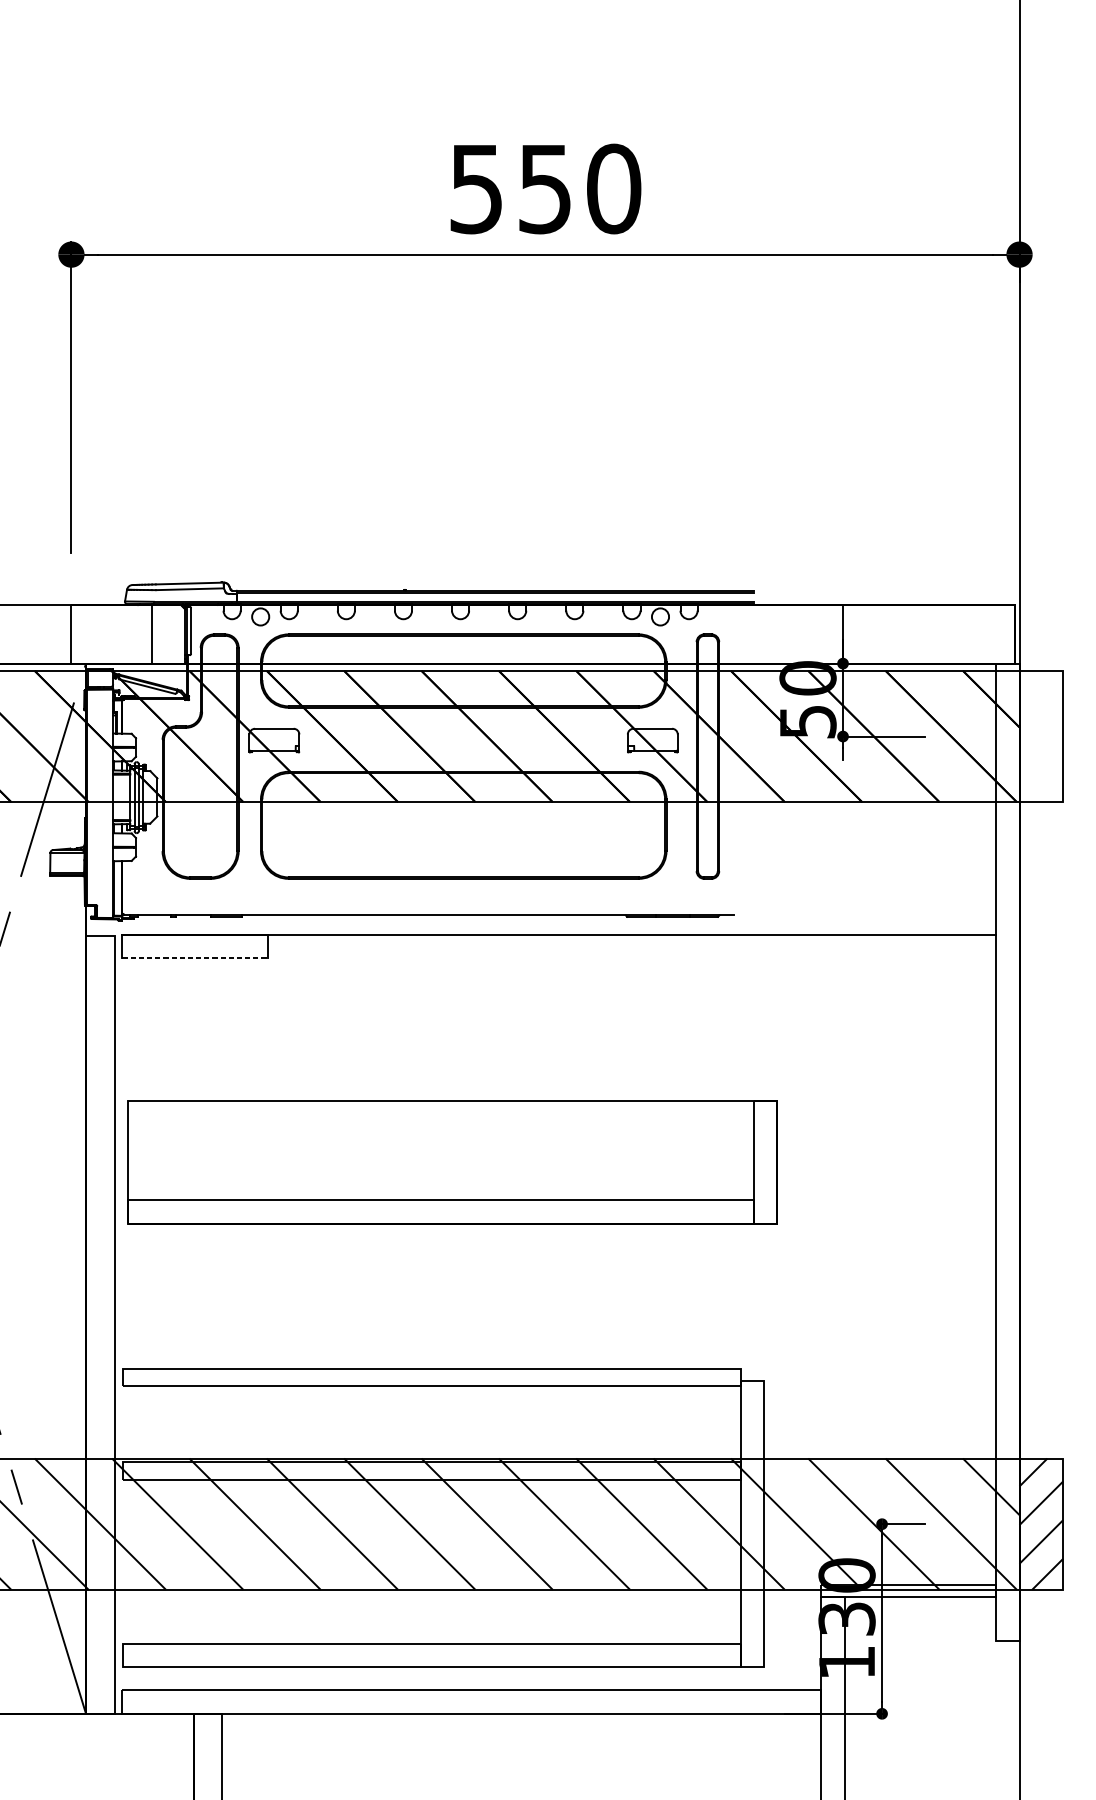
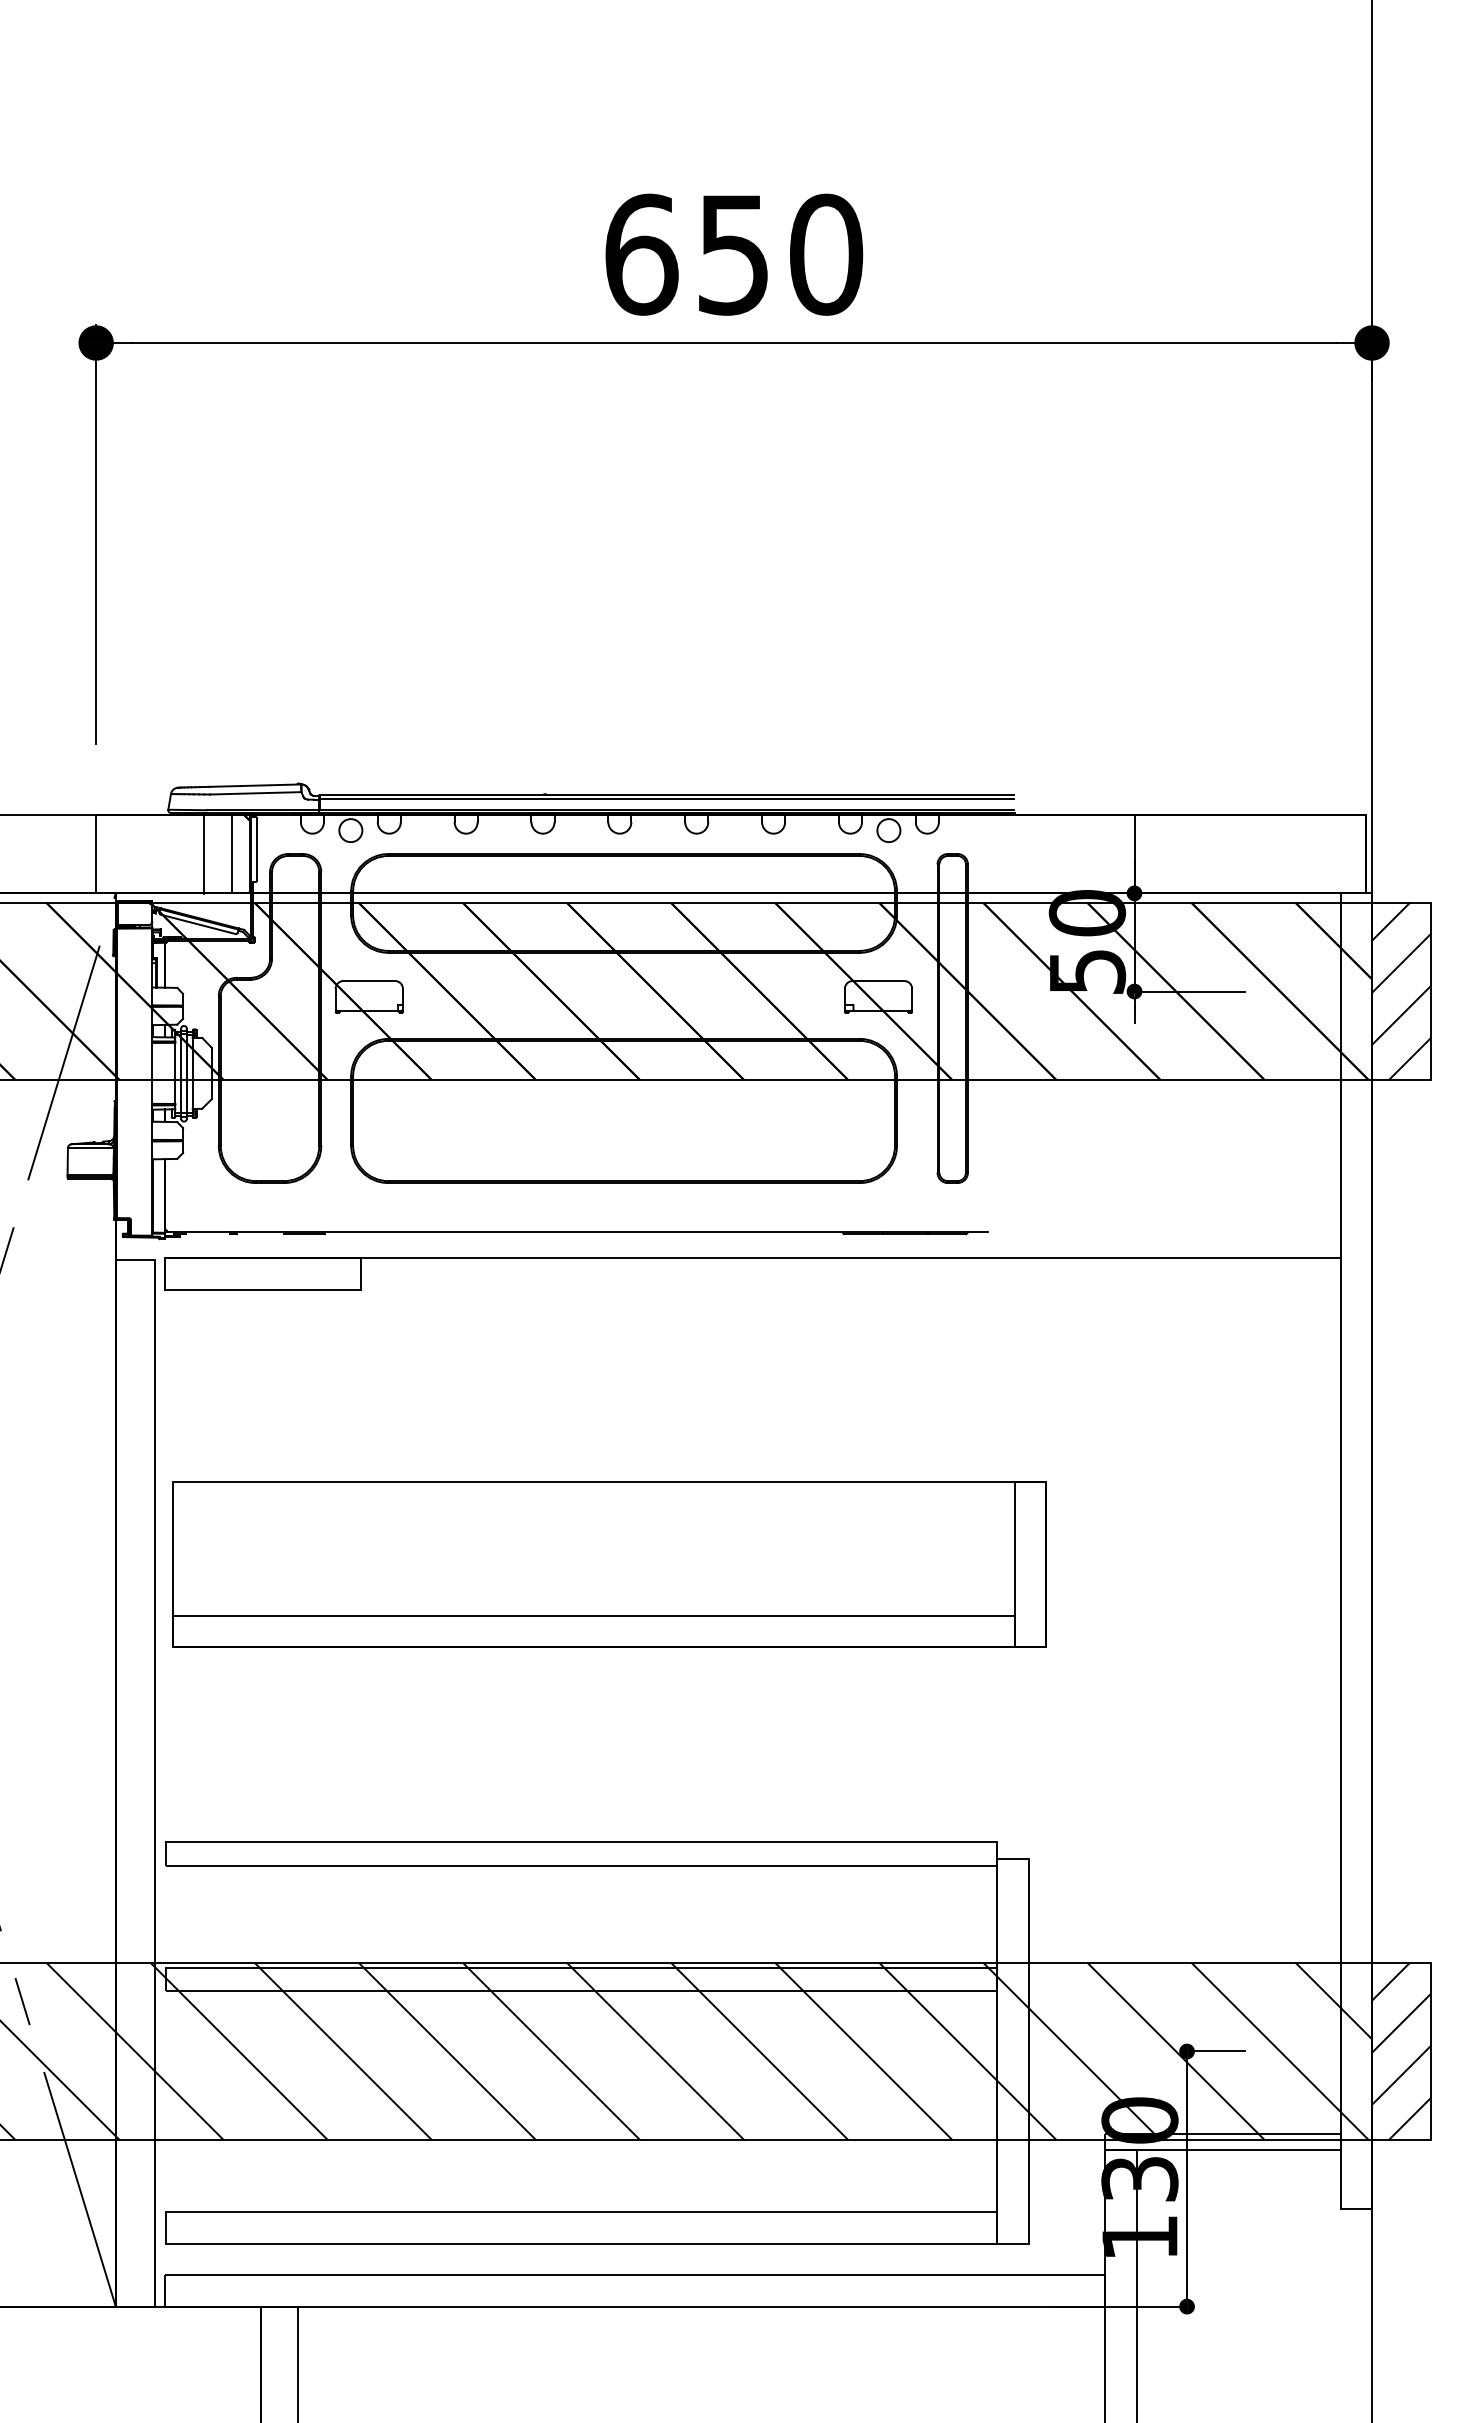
text: (476, 188) -> (641, 254), 550 -> 650
line: (171, 633) -> (231, 853), added
hatch: (1041, 736) -> (1401, 991), added
line: (195, 957) -> (263, 1289), dashed -> solid

